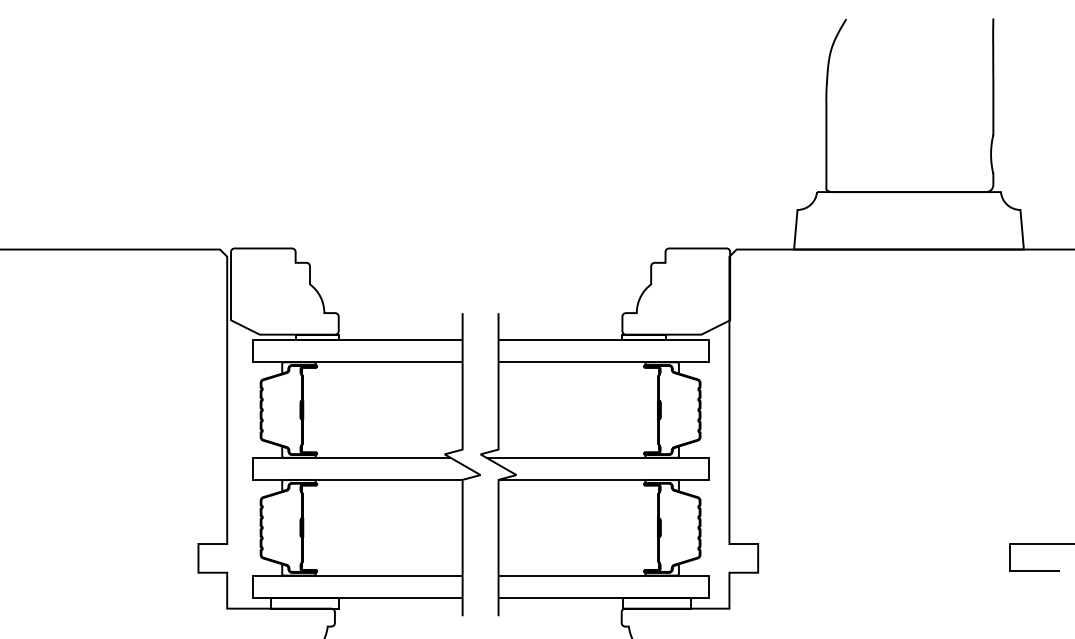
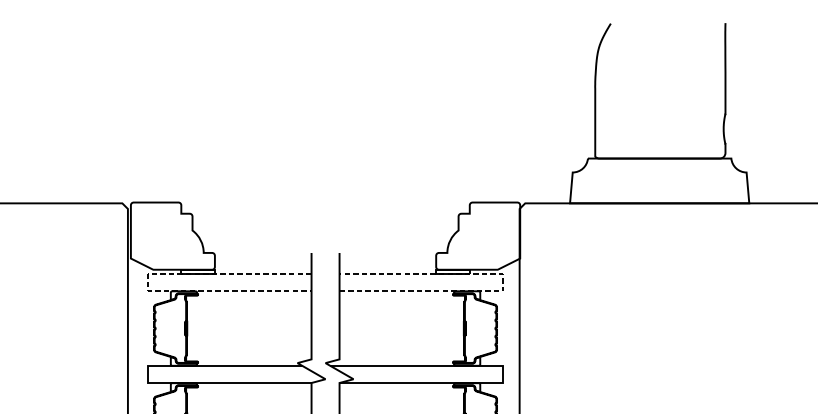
line: (708, 350) -> (503, 282), solid -> dashed
line: (252, 351) -> (147, 282), solid -> dashed

